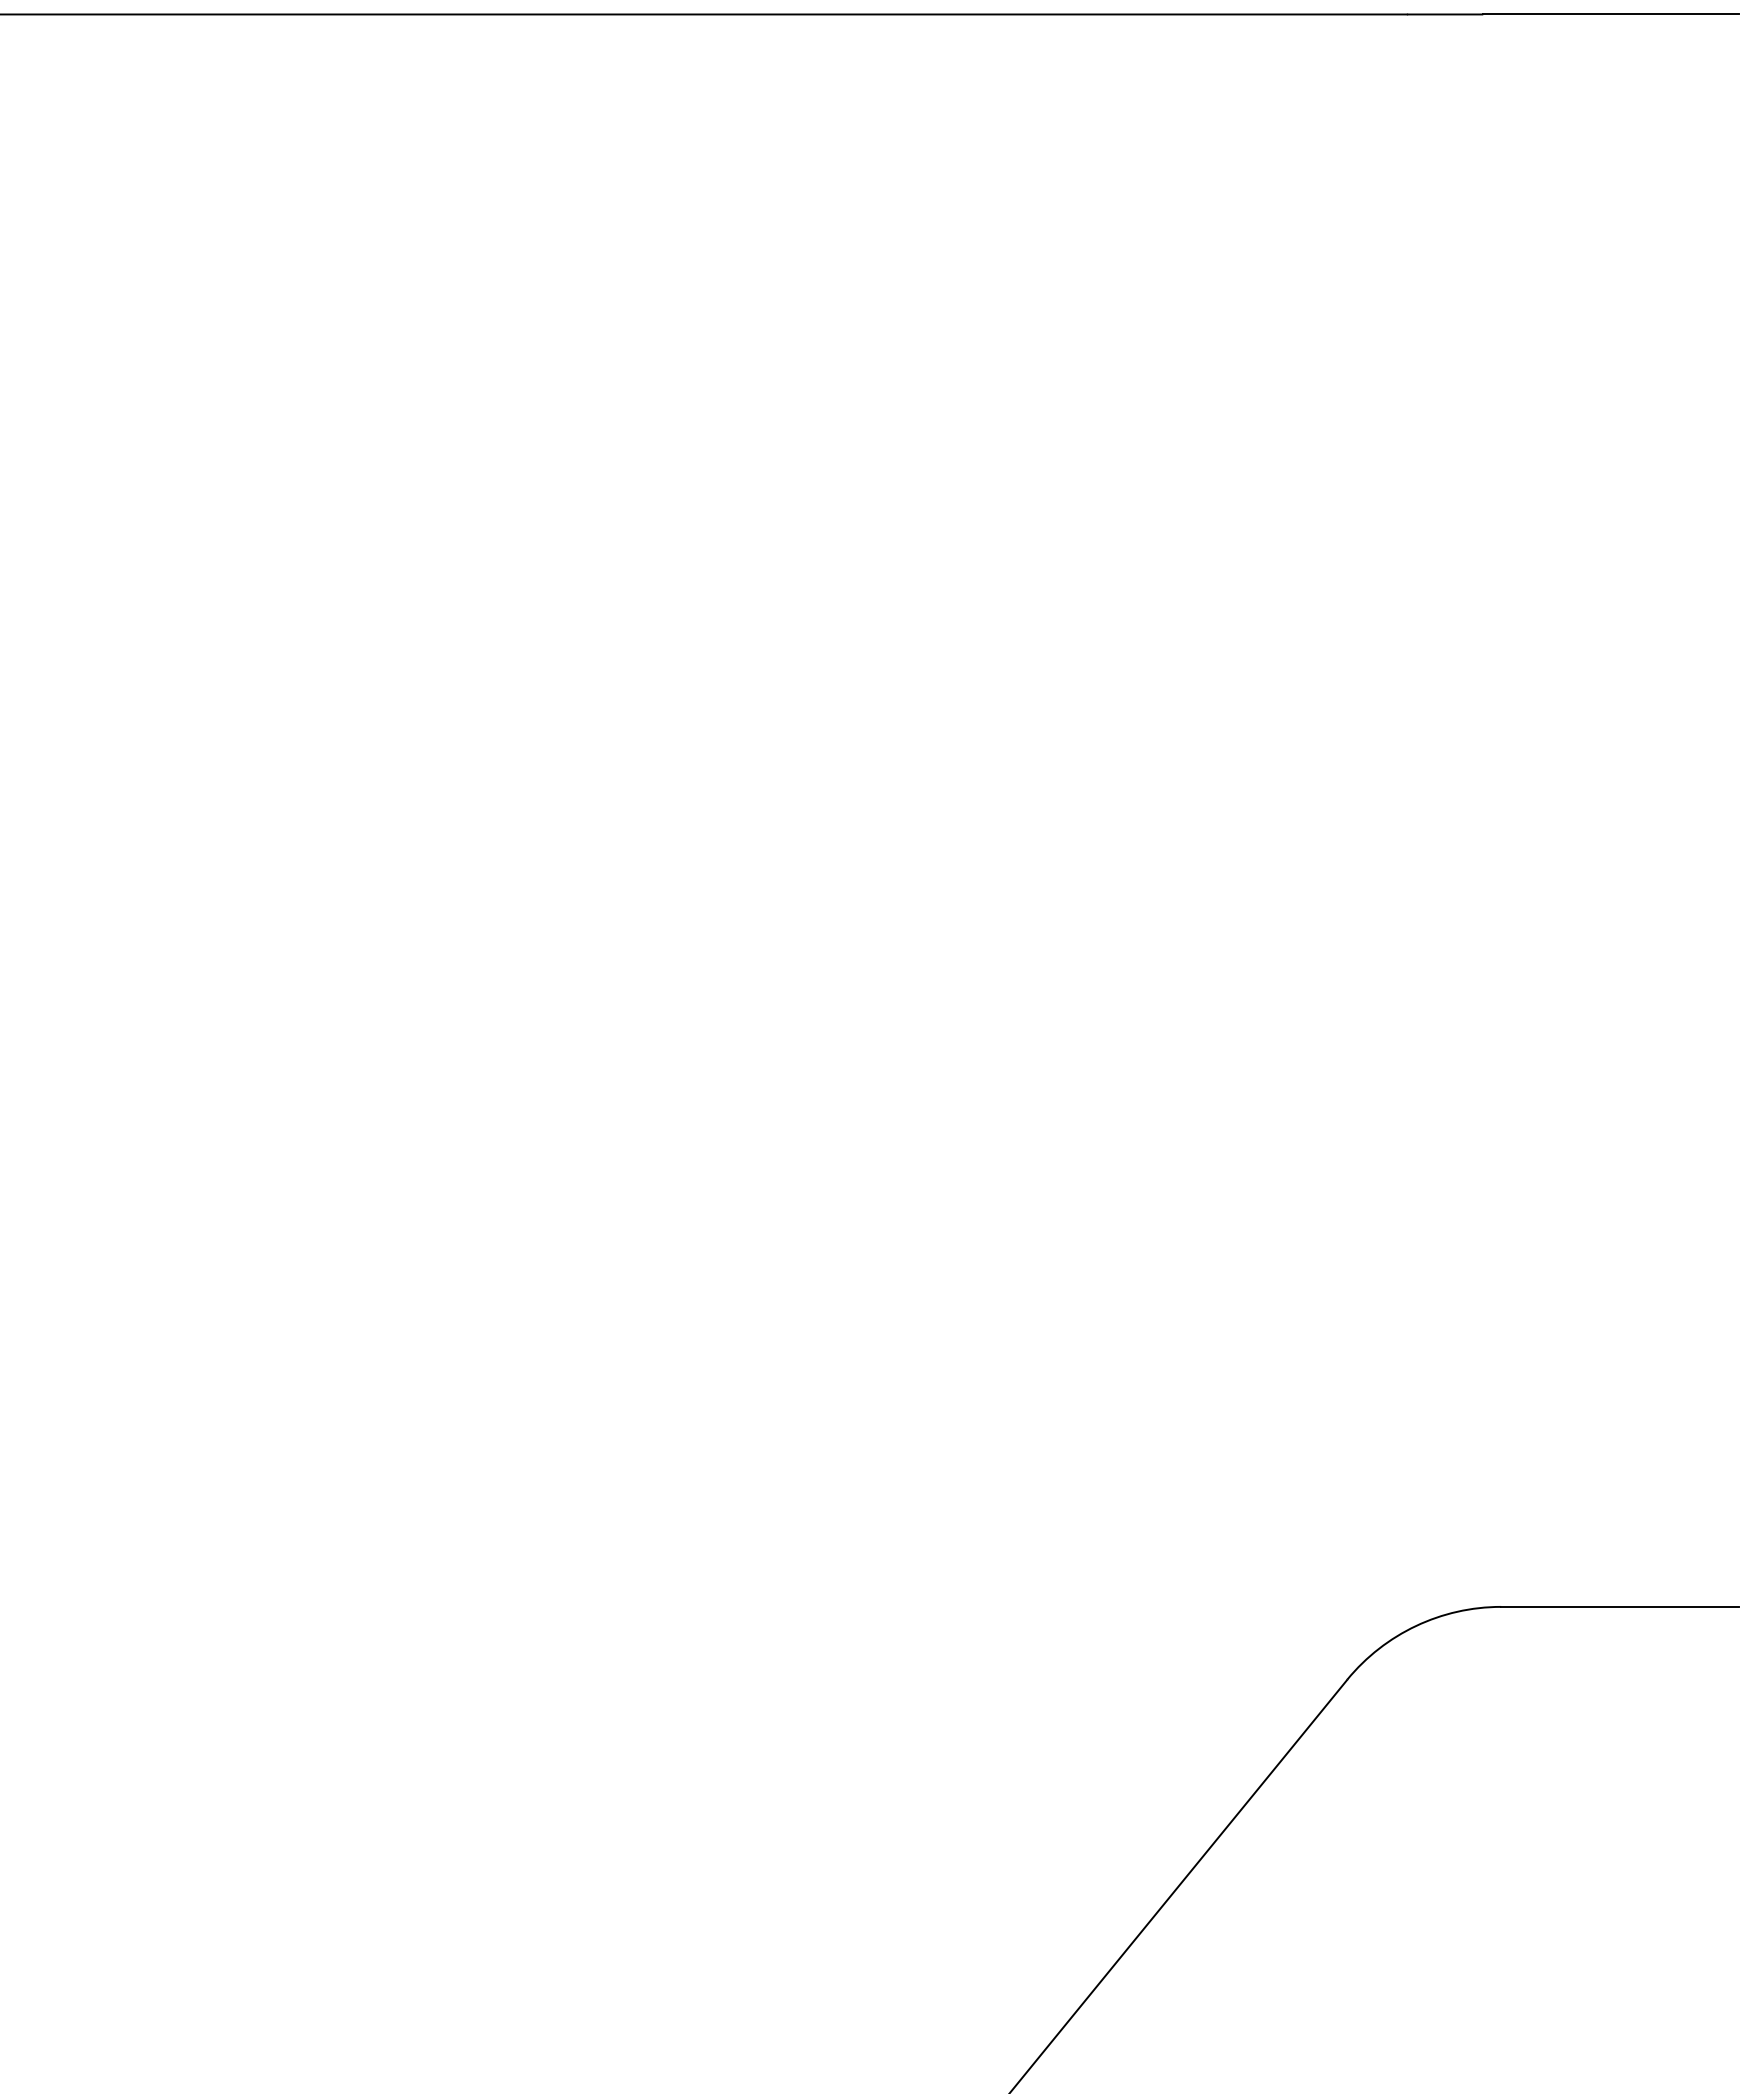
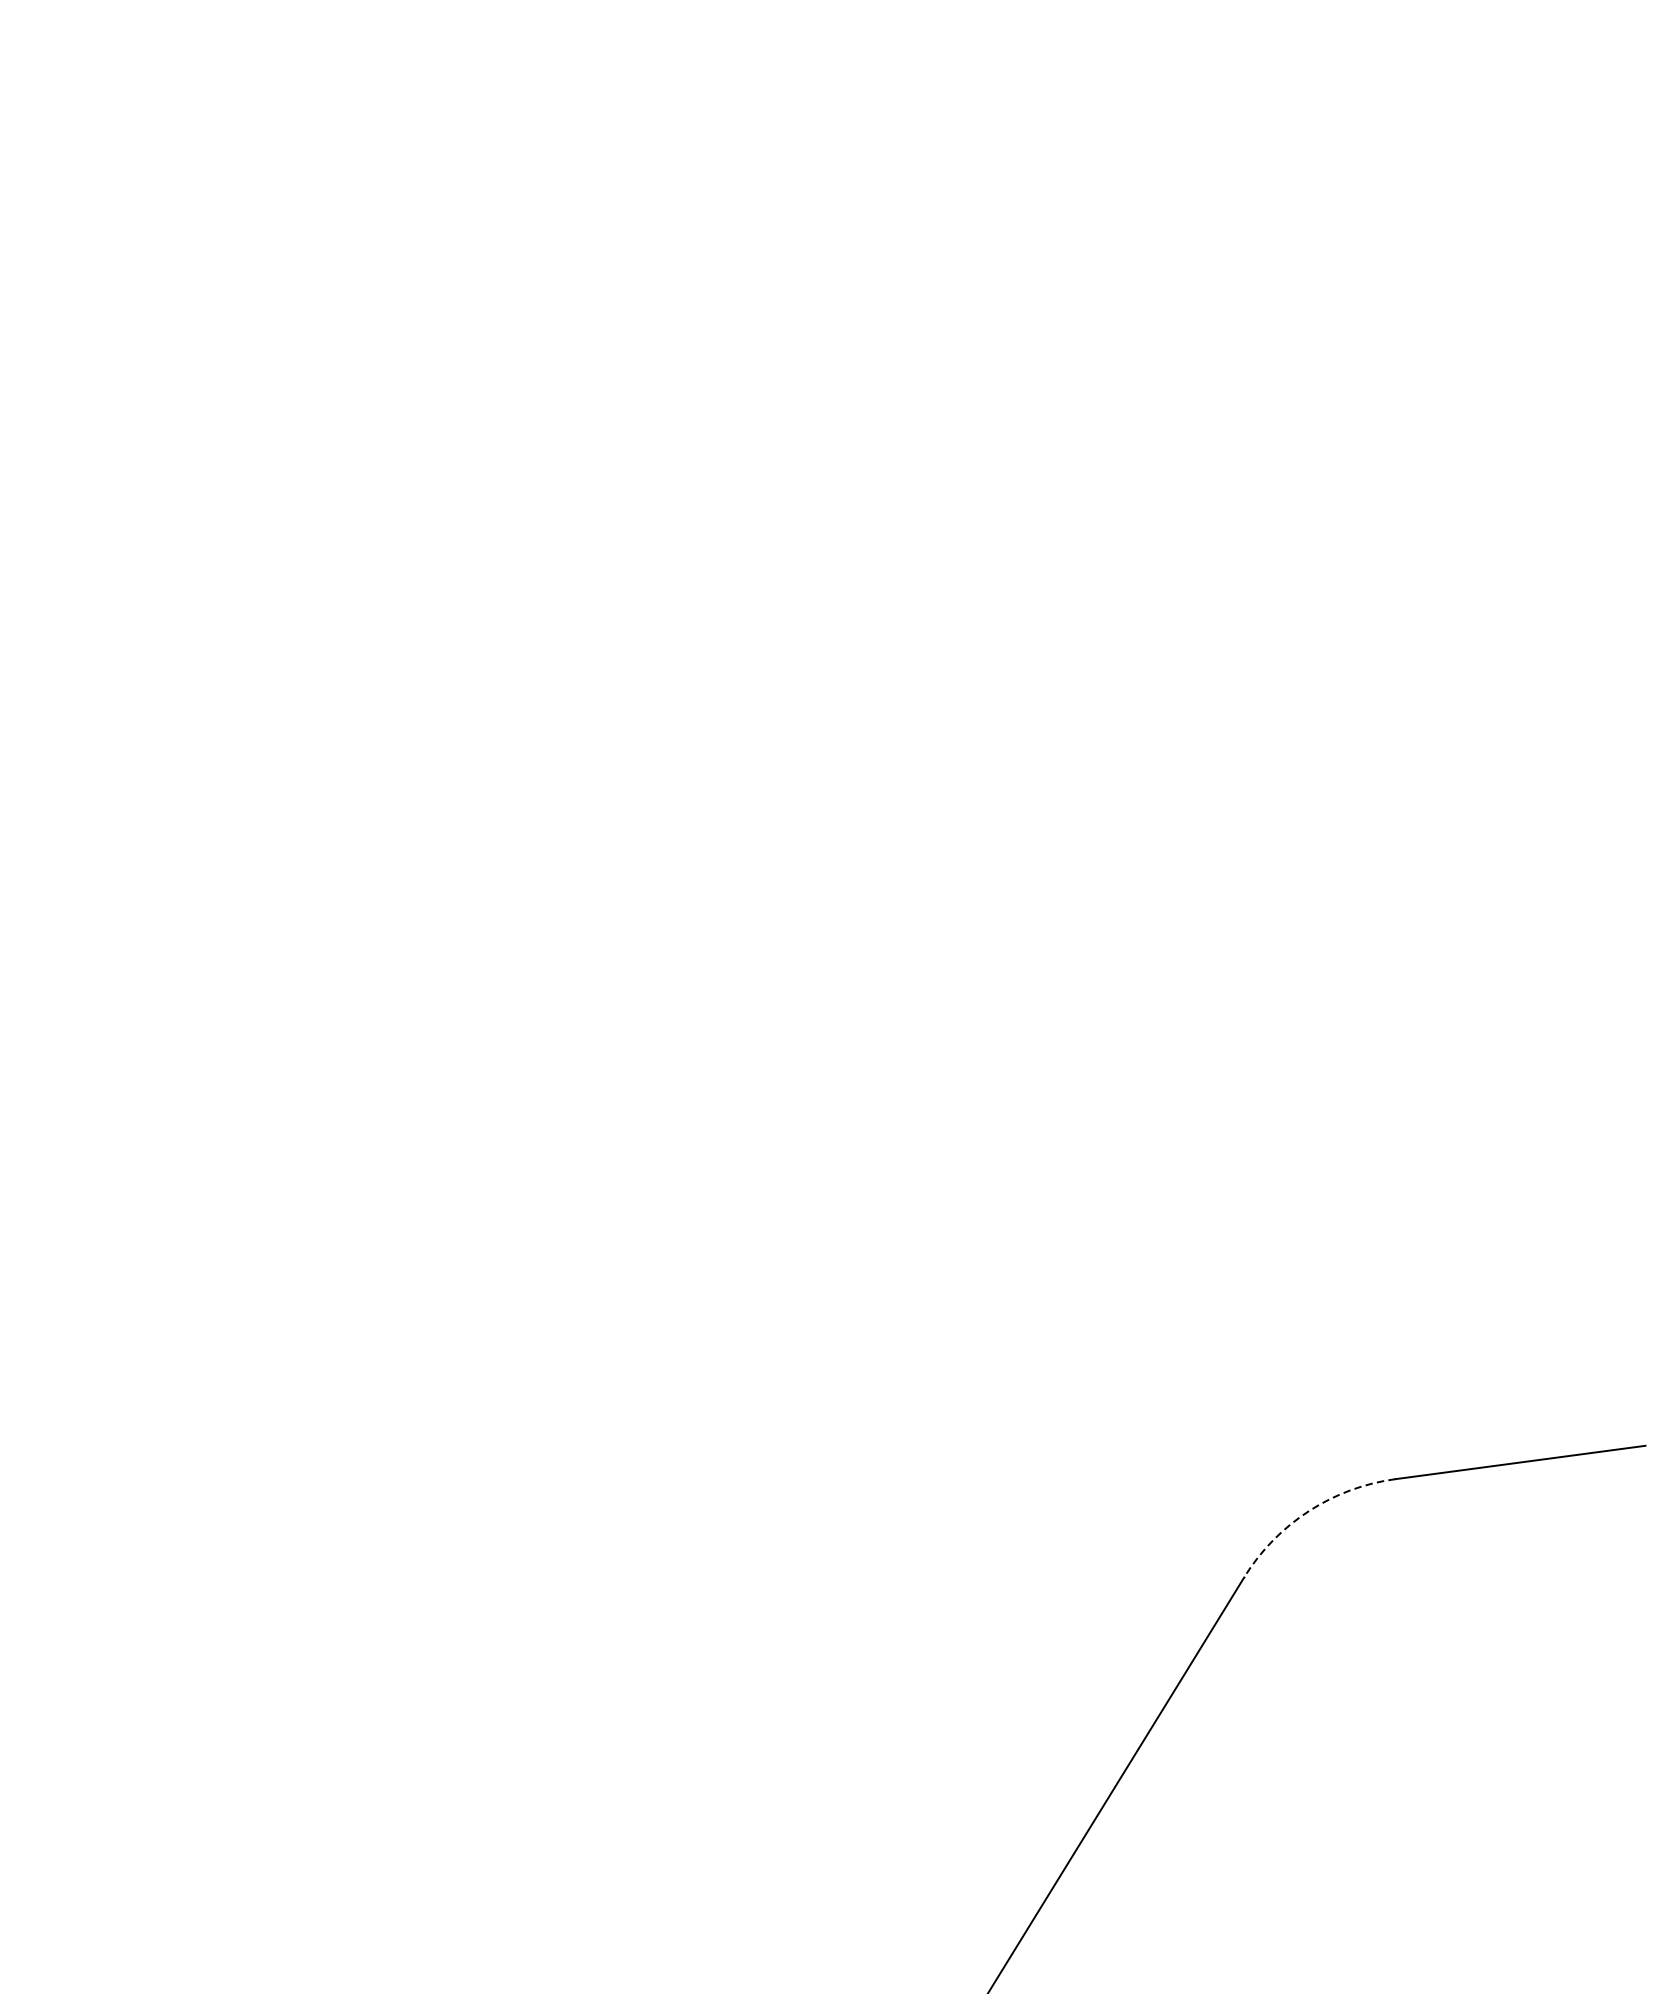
arc: (1416, 1625) -> (1309, 1510), solid -> dashed

